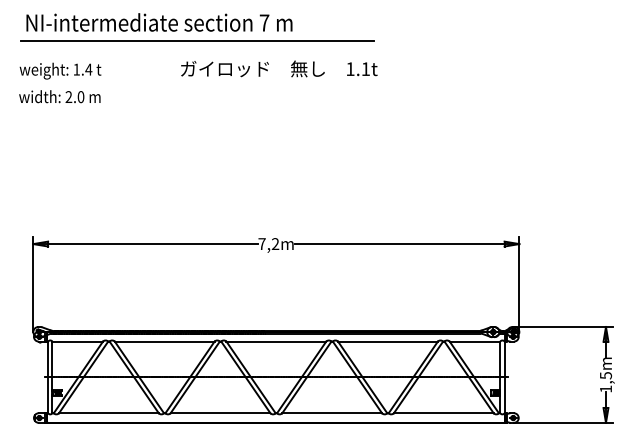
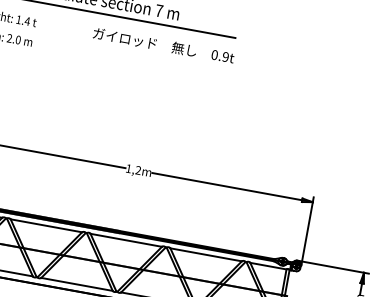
text: (357, 69) -> (219, 56), 1.1t -> 0.9t
text: (261, 243) -> (128, 168), 7,2m -> 1,2m

